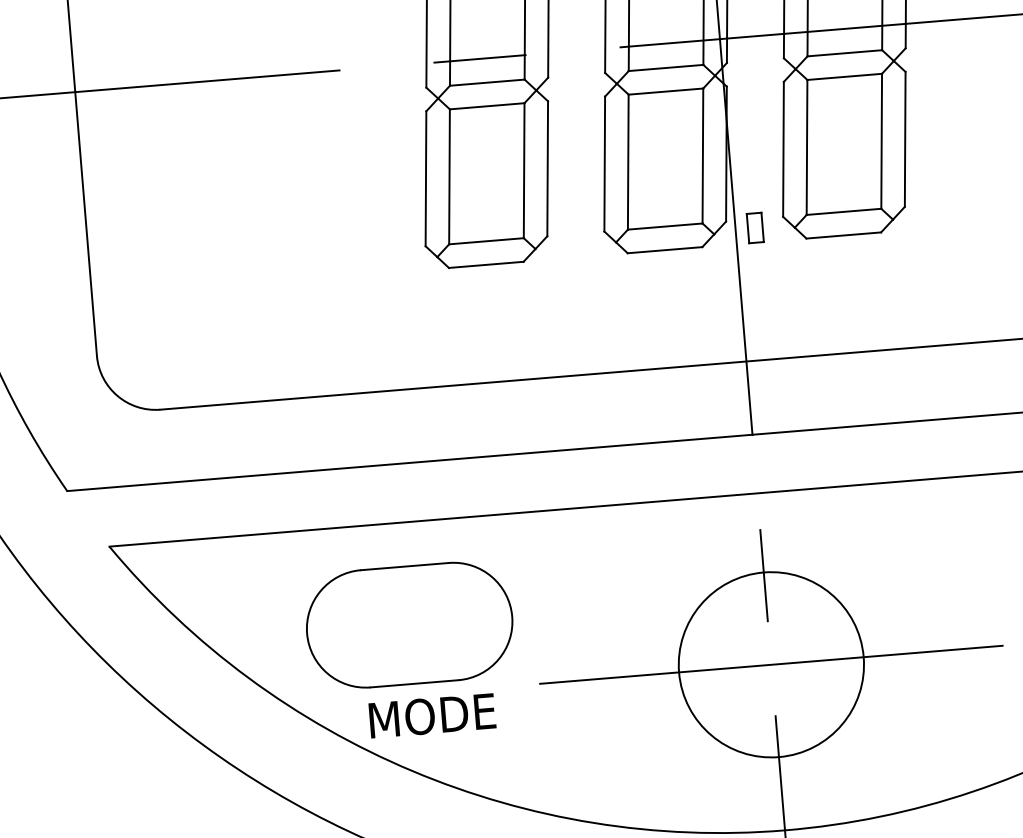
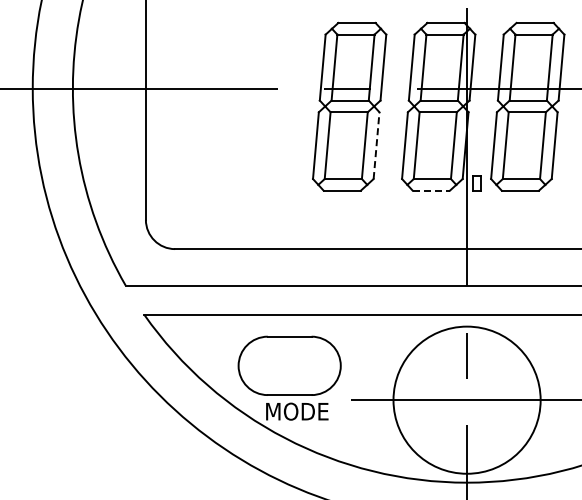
line: (547, 168) -> (376, 145), solid -> dashed
line: (665, 249) -> (431, 190), solid -> dashed
circle: (772, 665) -> (467, 400), size x1.6

